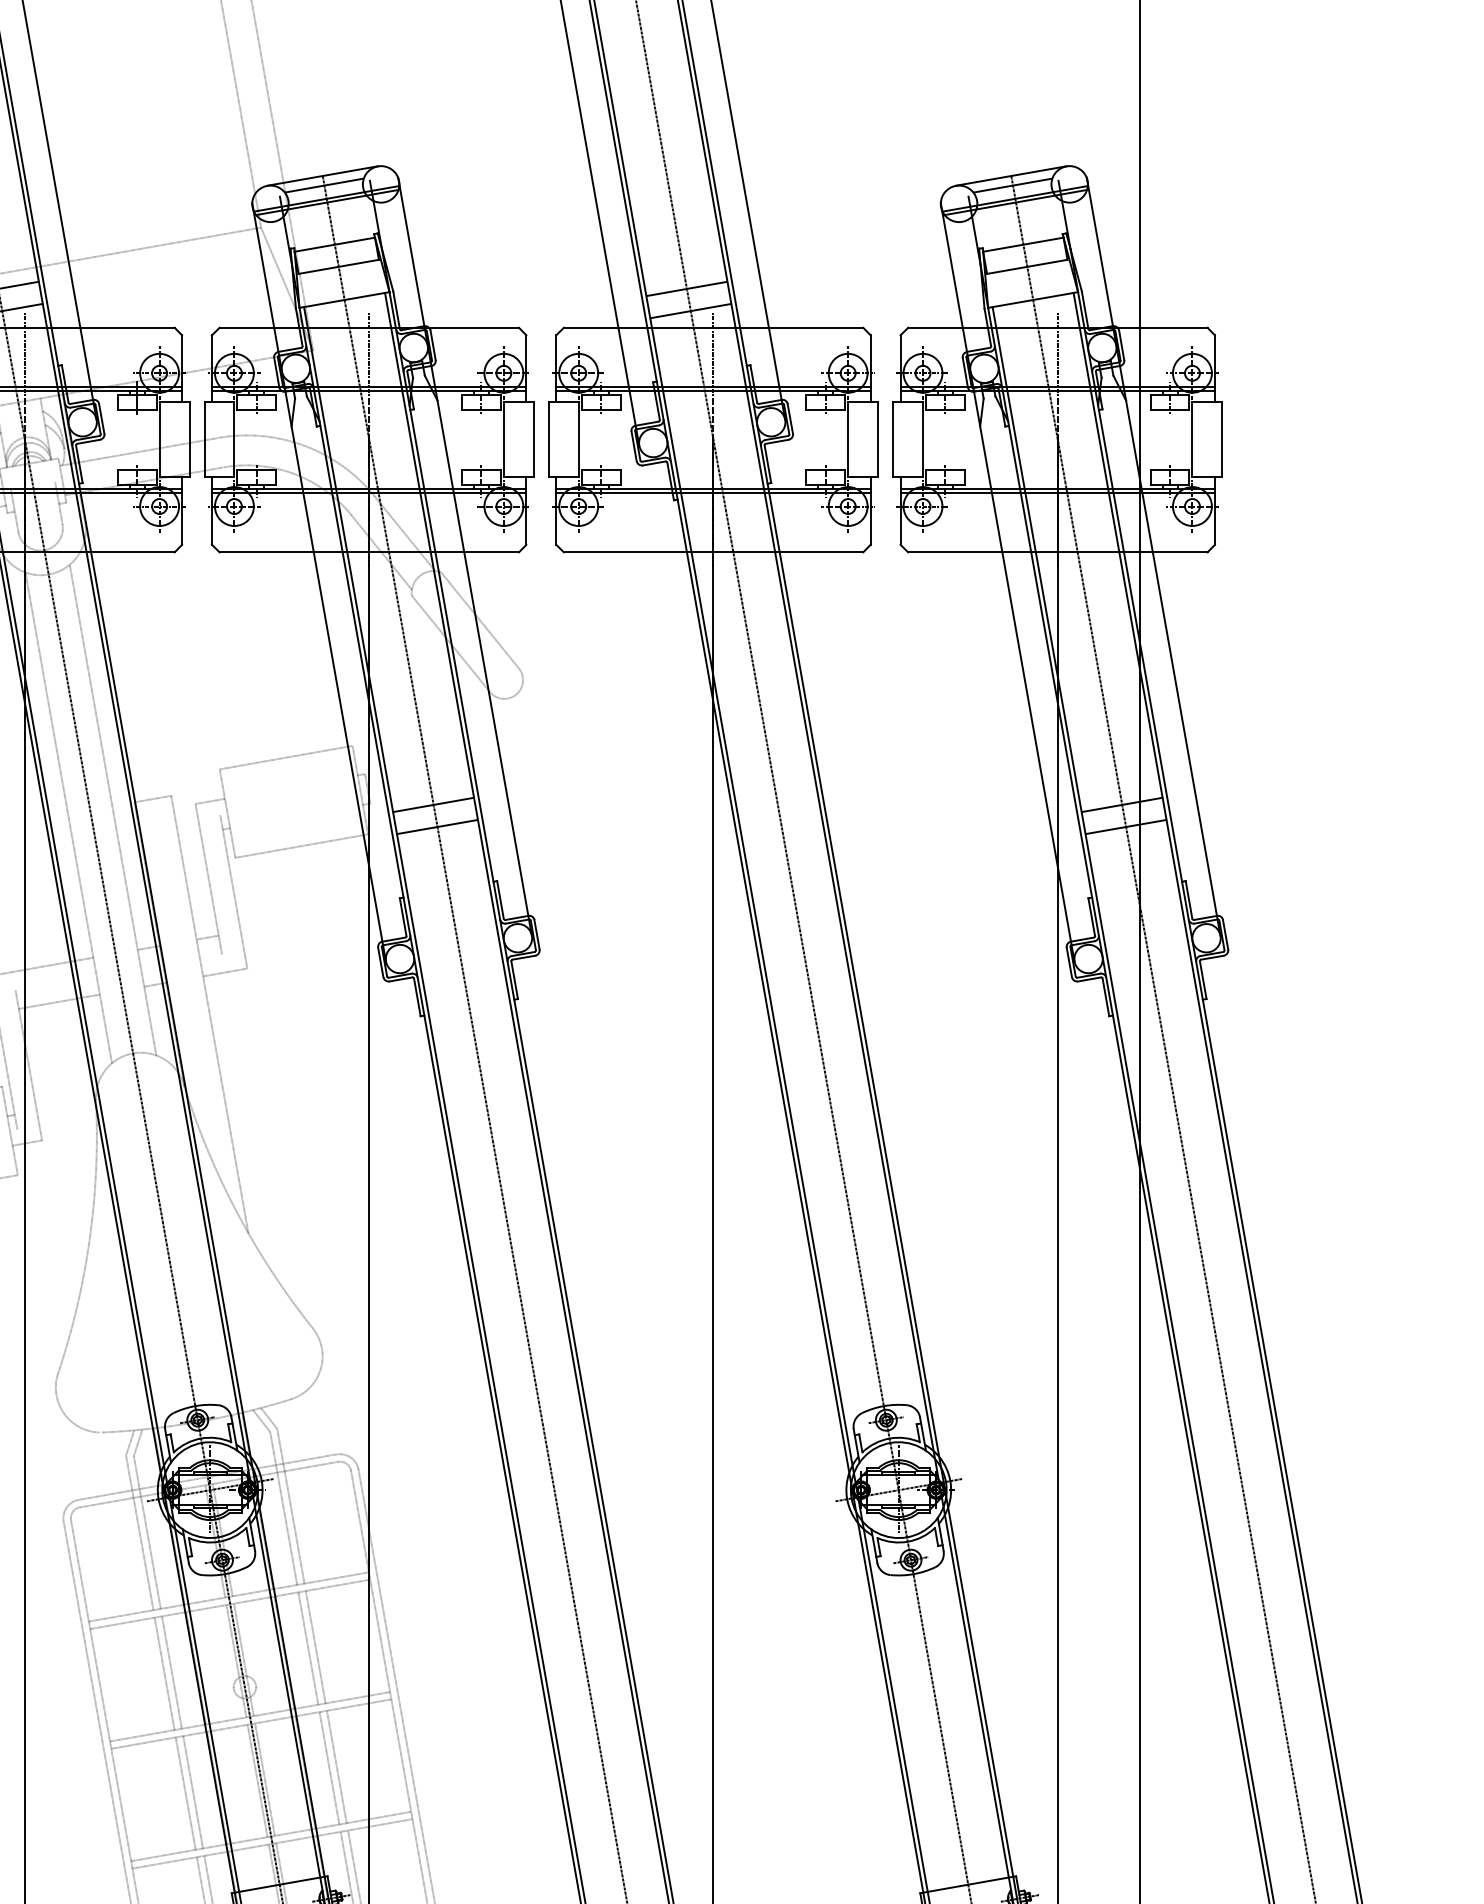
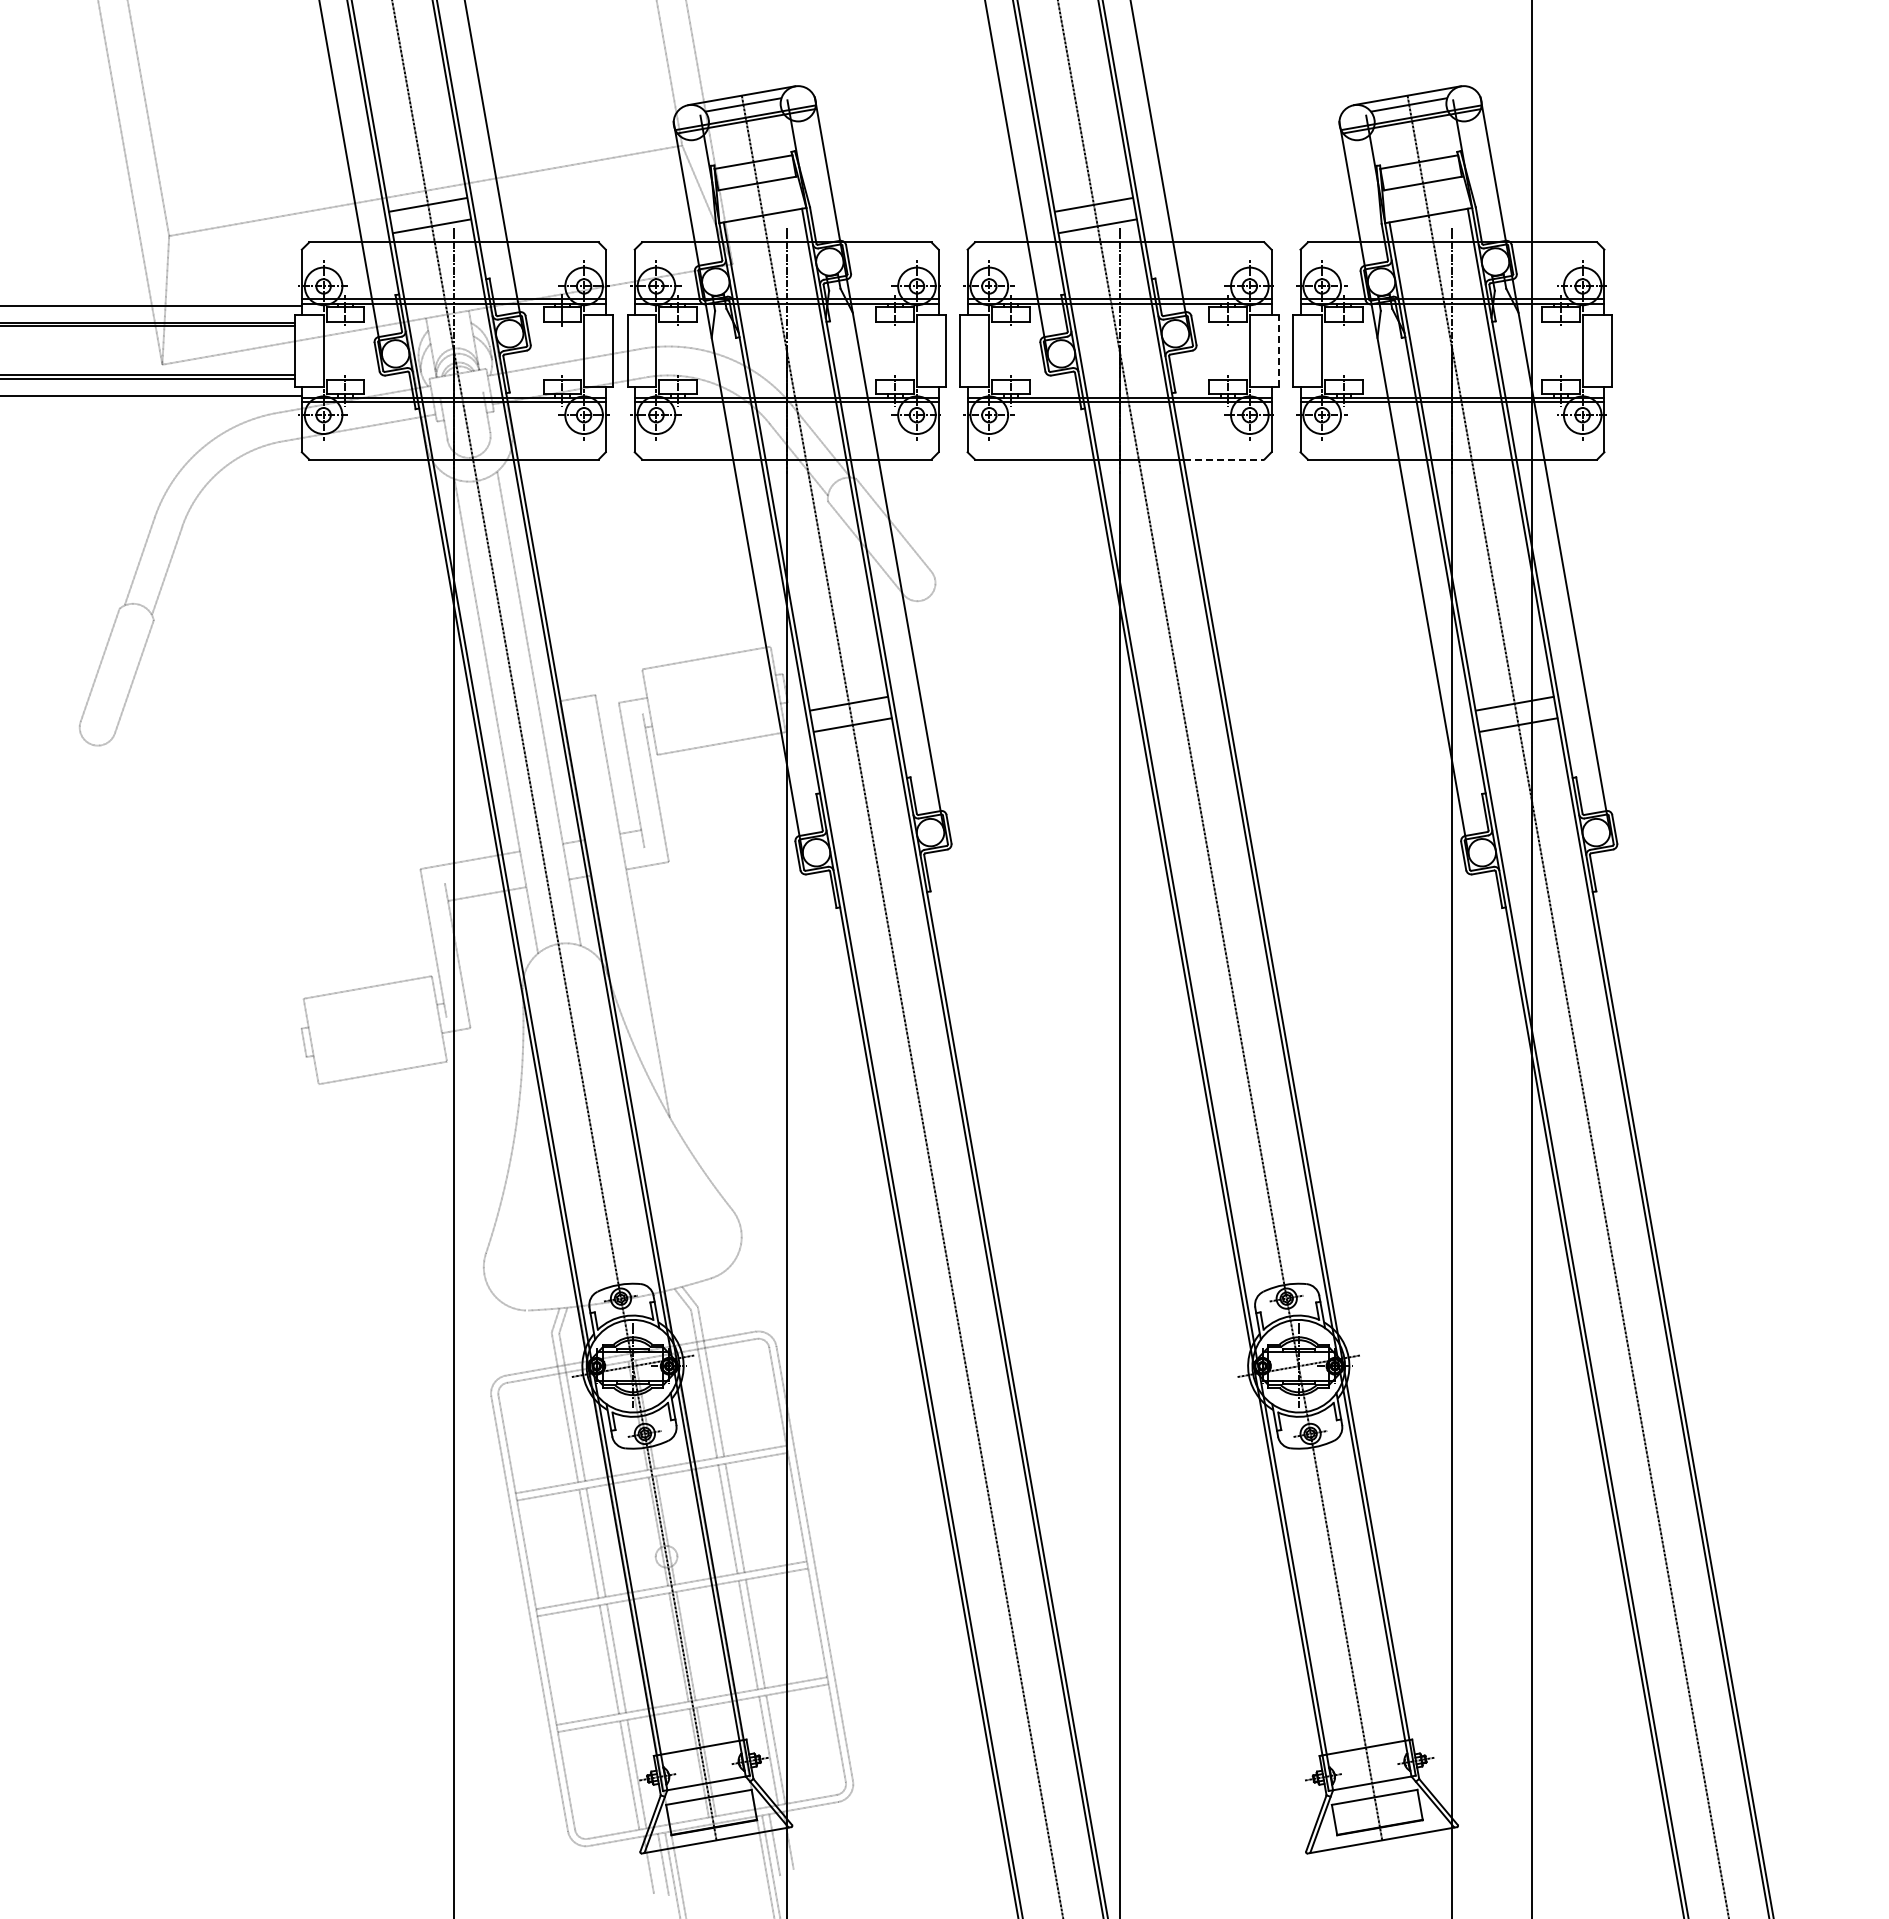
line: (877, 439) -> (1278, 350), solid -> dashed
line: (821, 552) -> (1224, 459), solid -> dashed

